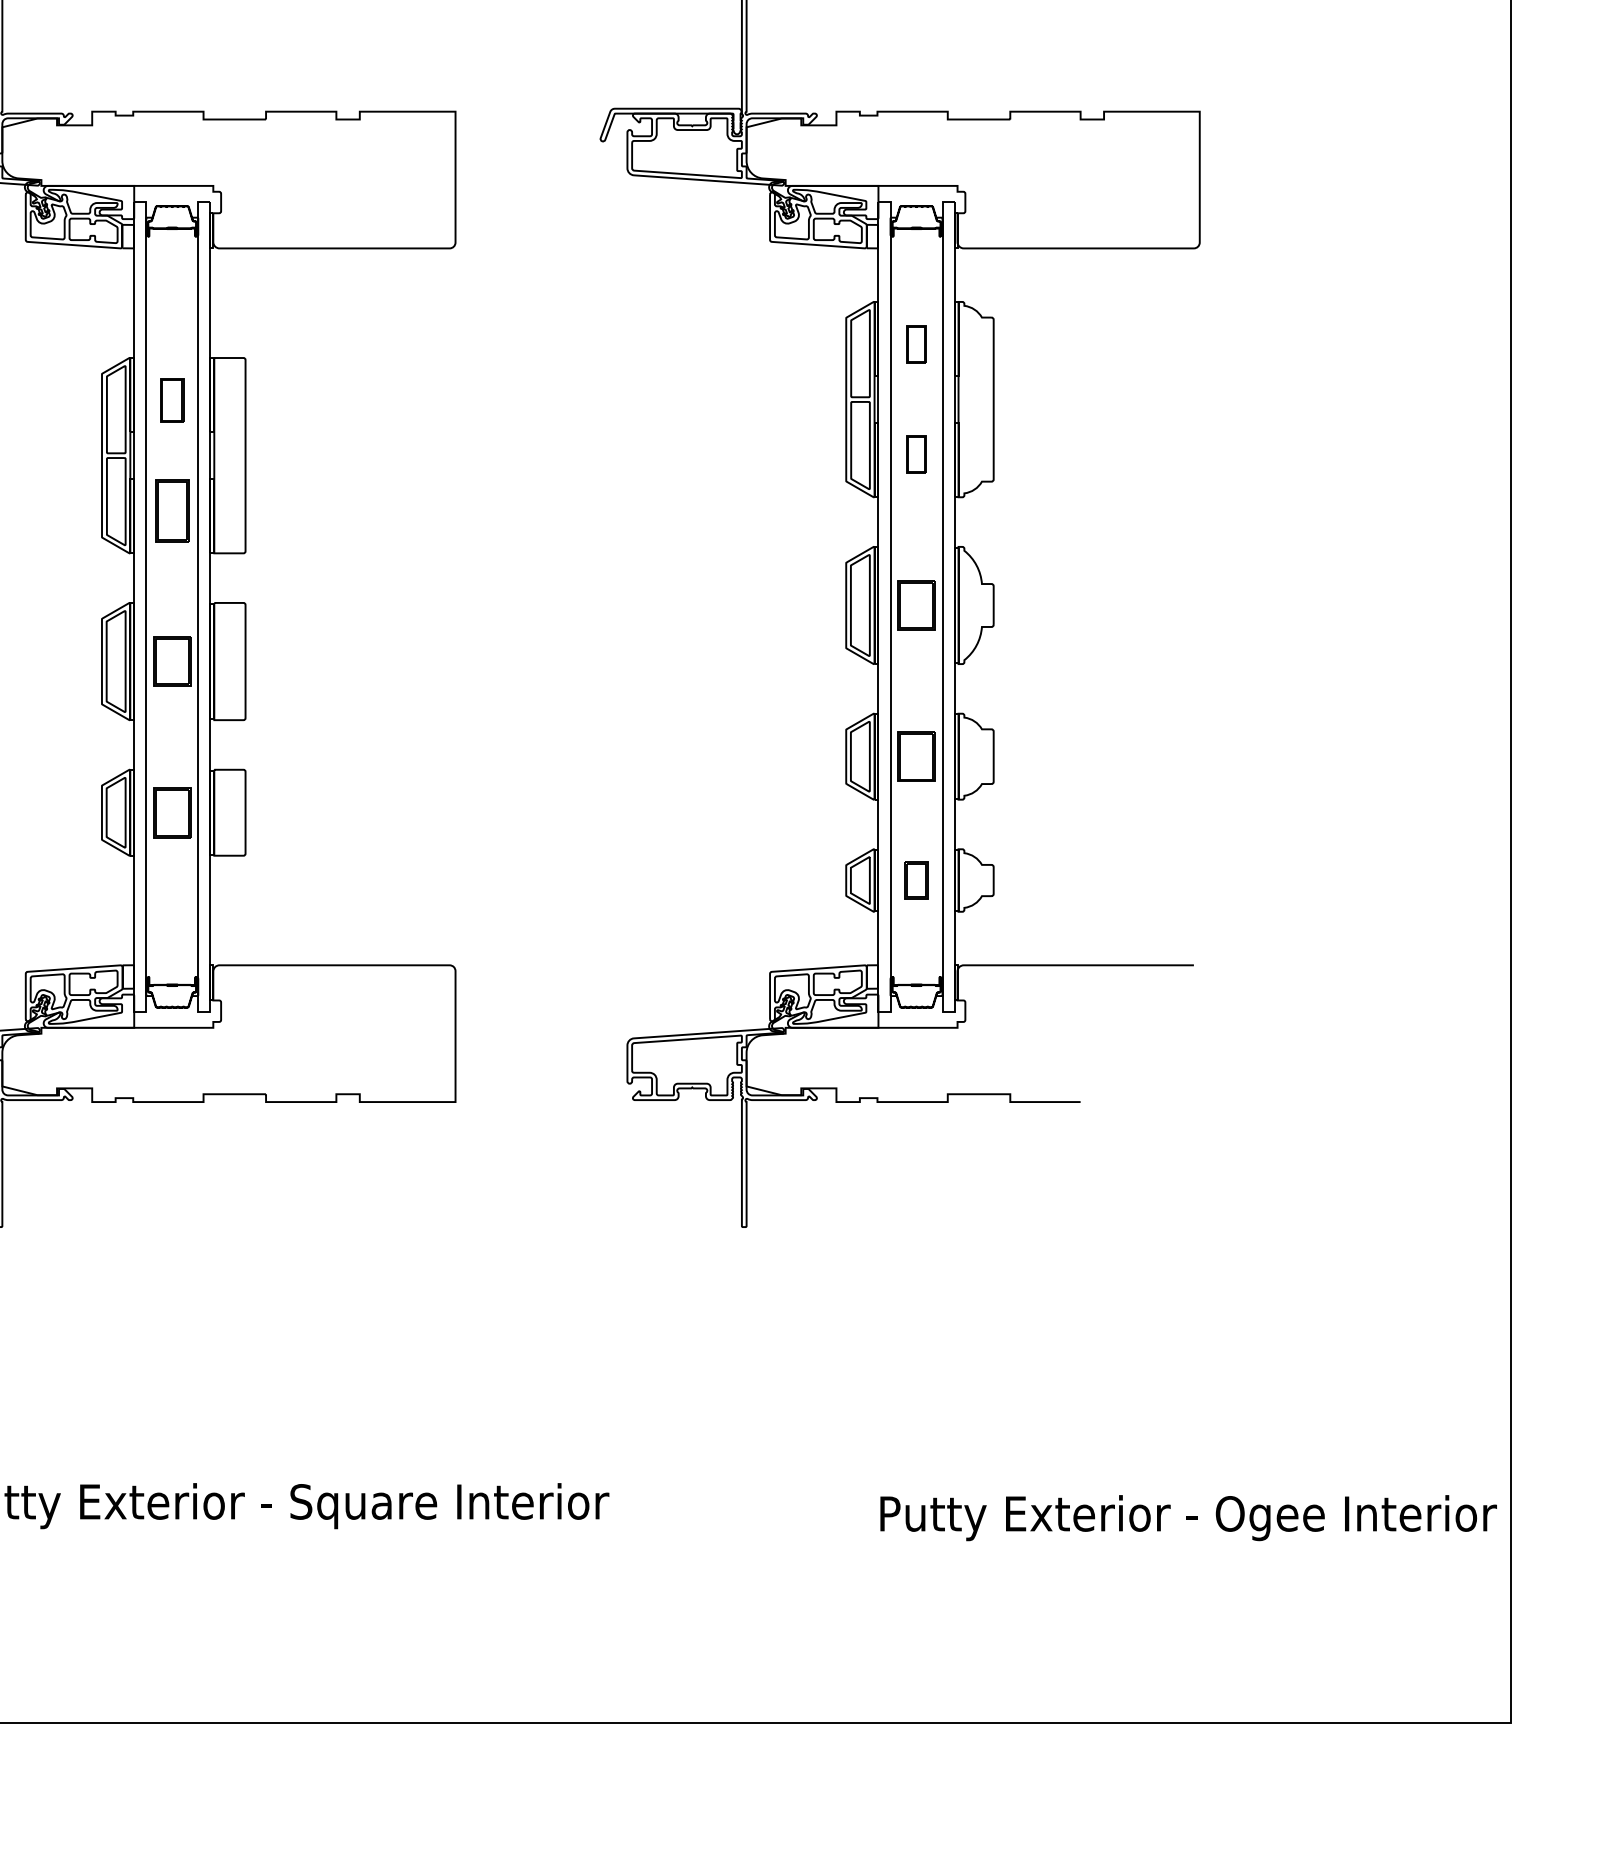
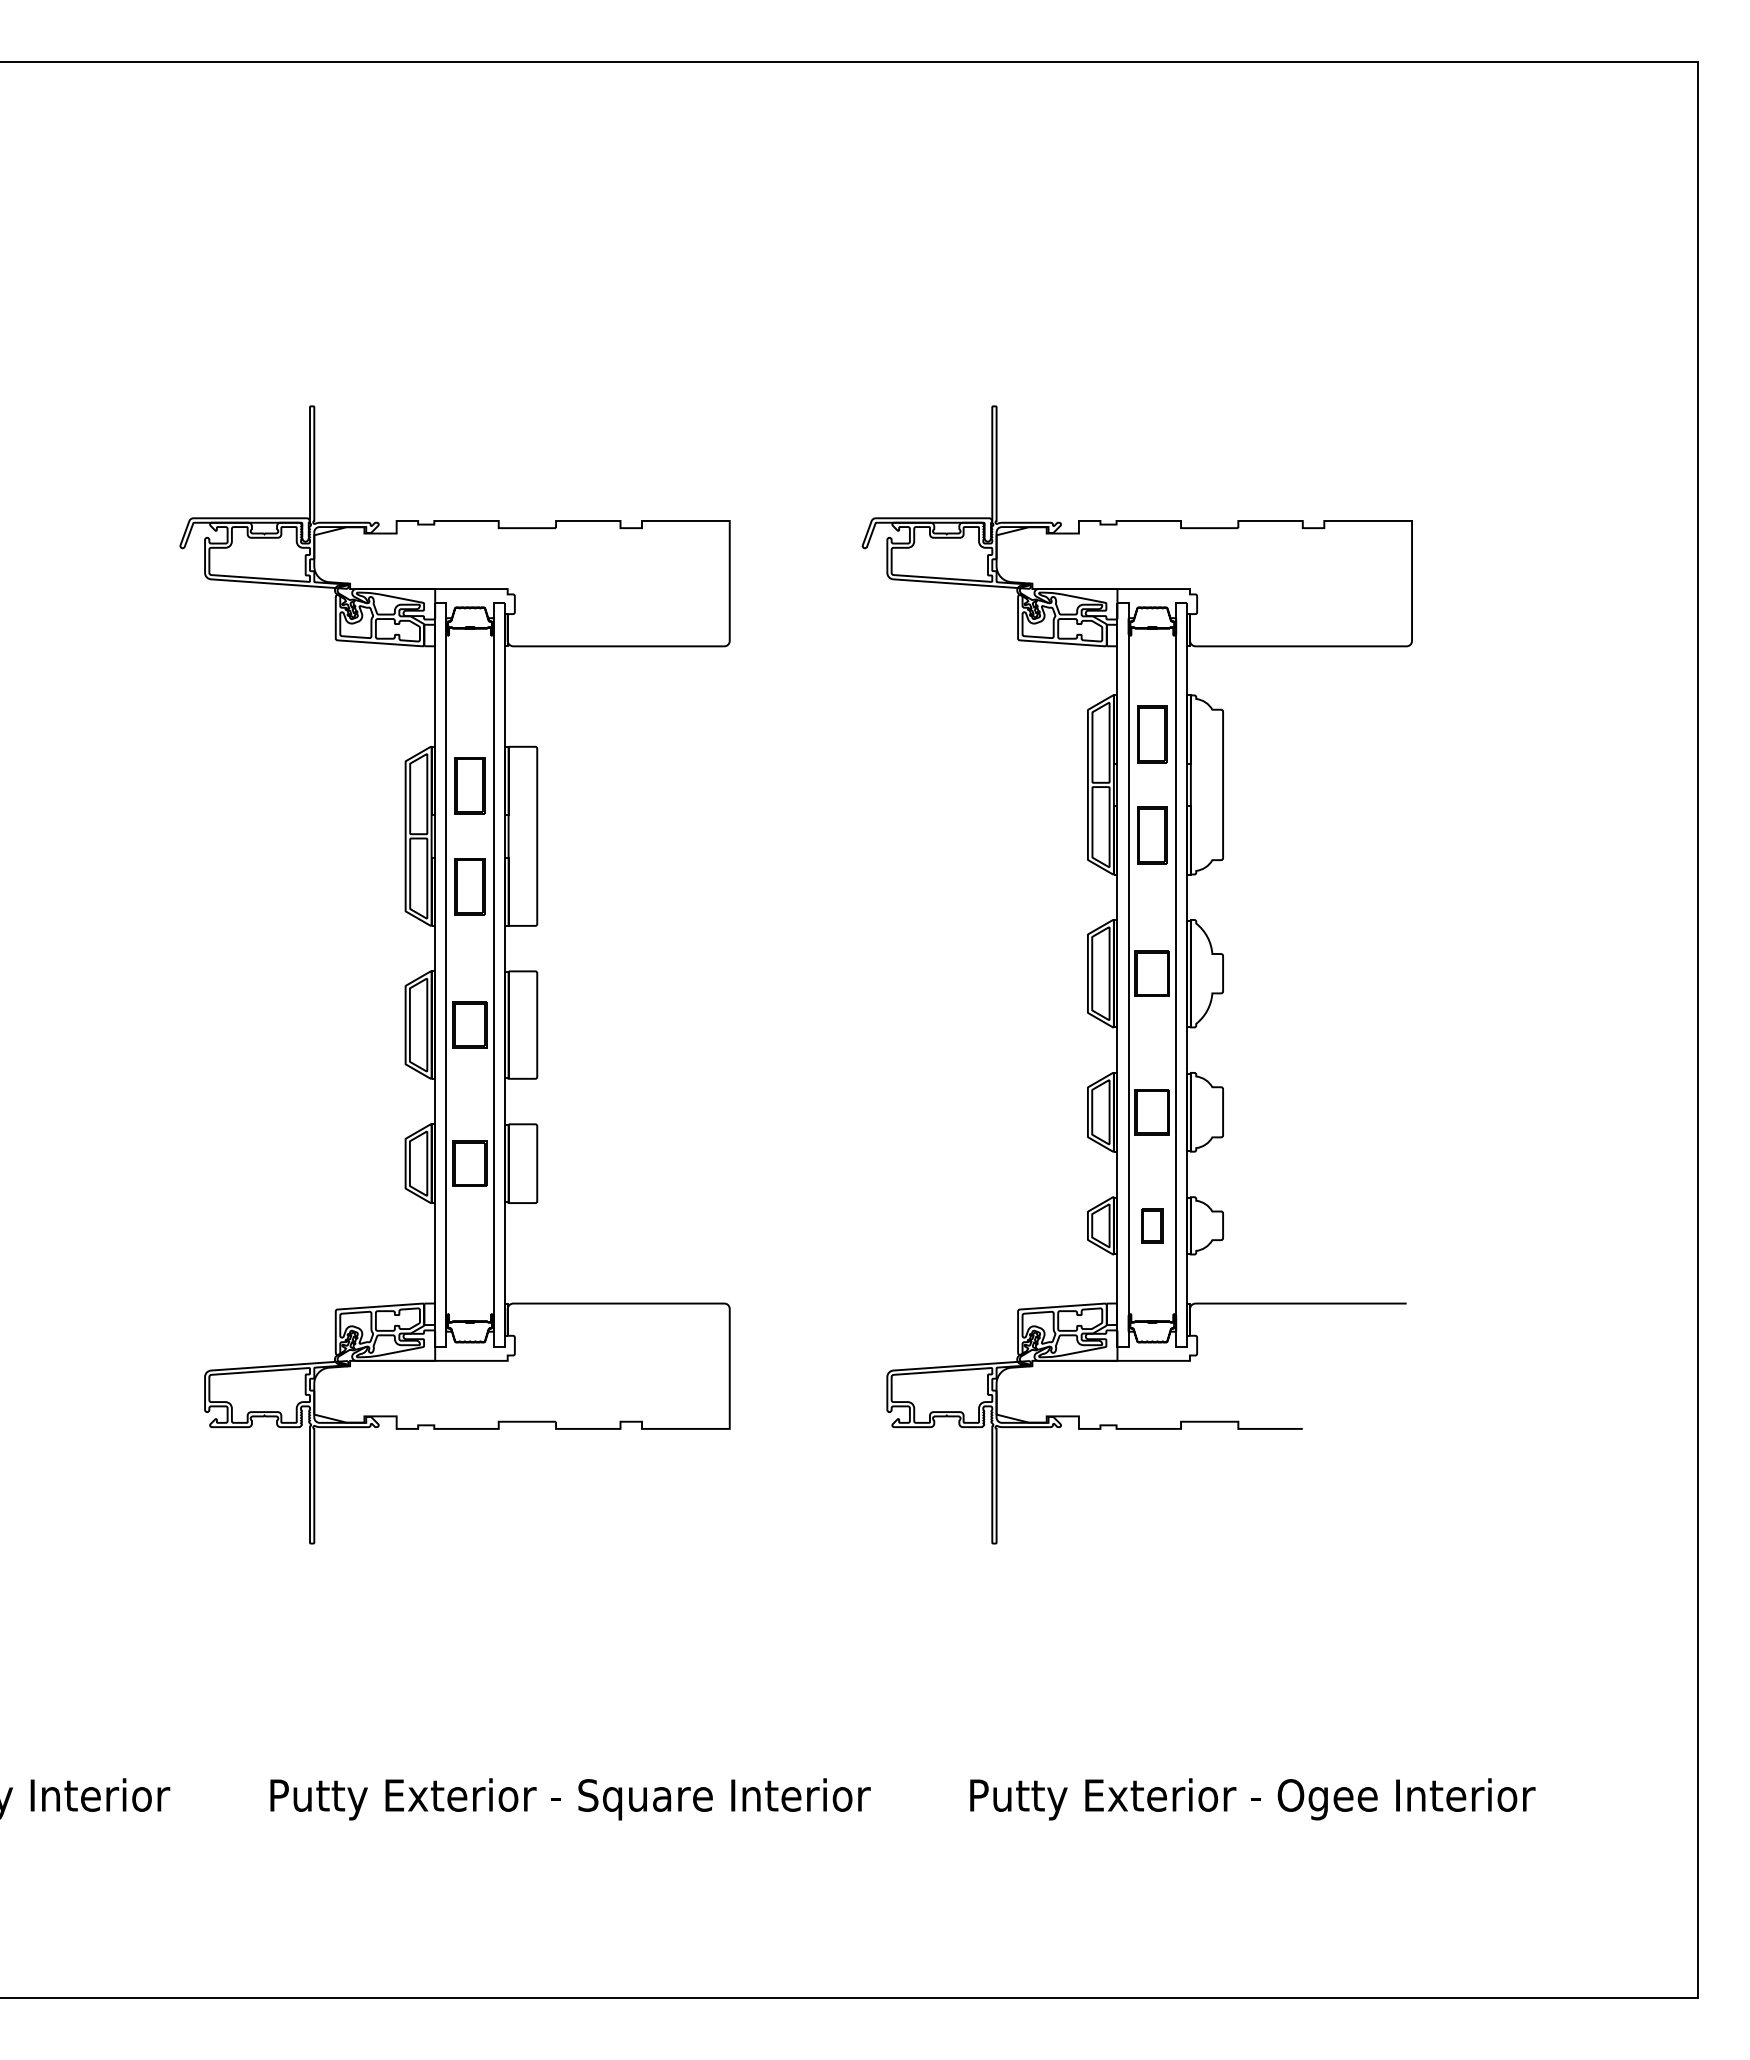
part: (916, 344) -> (1152, 734), size x1.67
part: (171, 400) -> (469, 785), size x1.43
part: (916, 454) -> (1152, 835), size x1.67
text: (1188, 1518) -> (1252, 1799), moved

